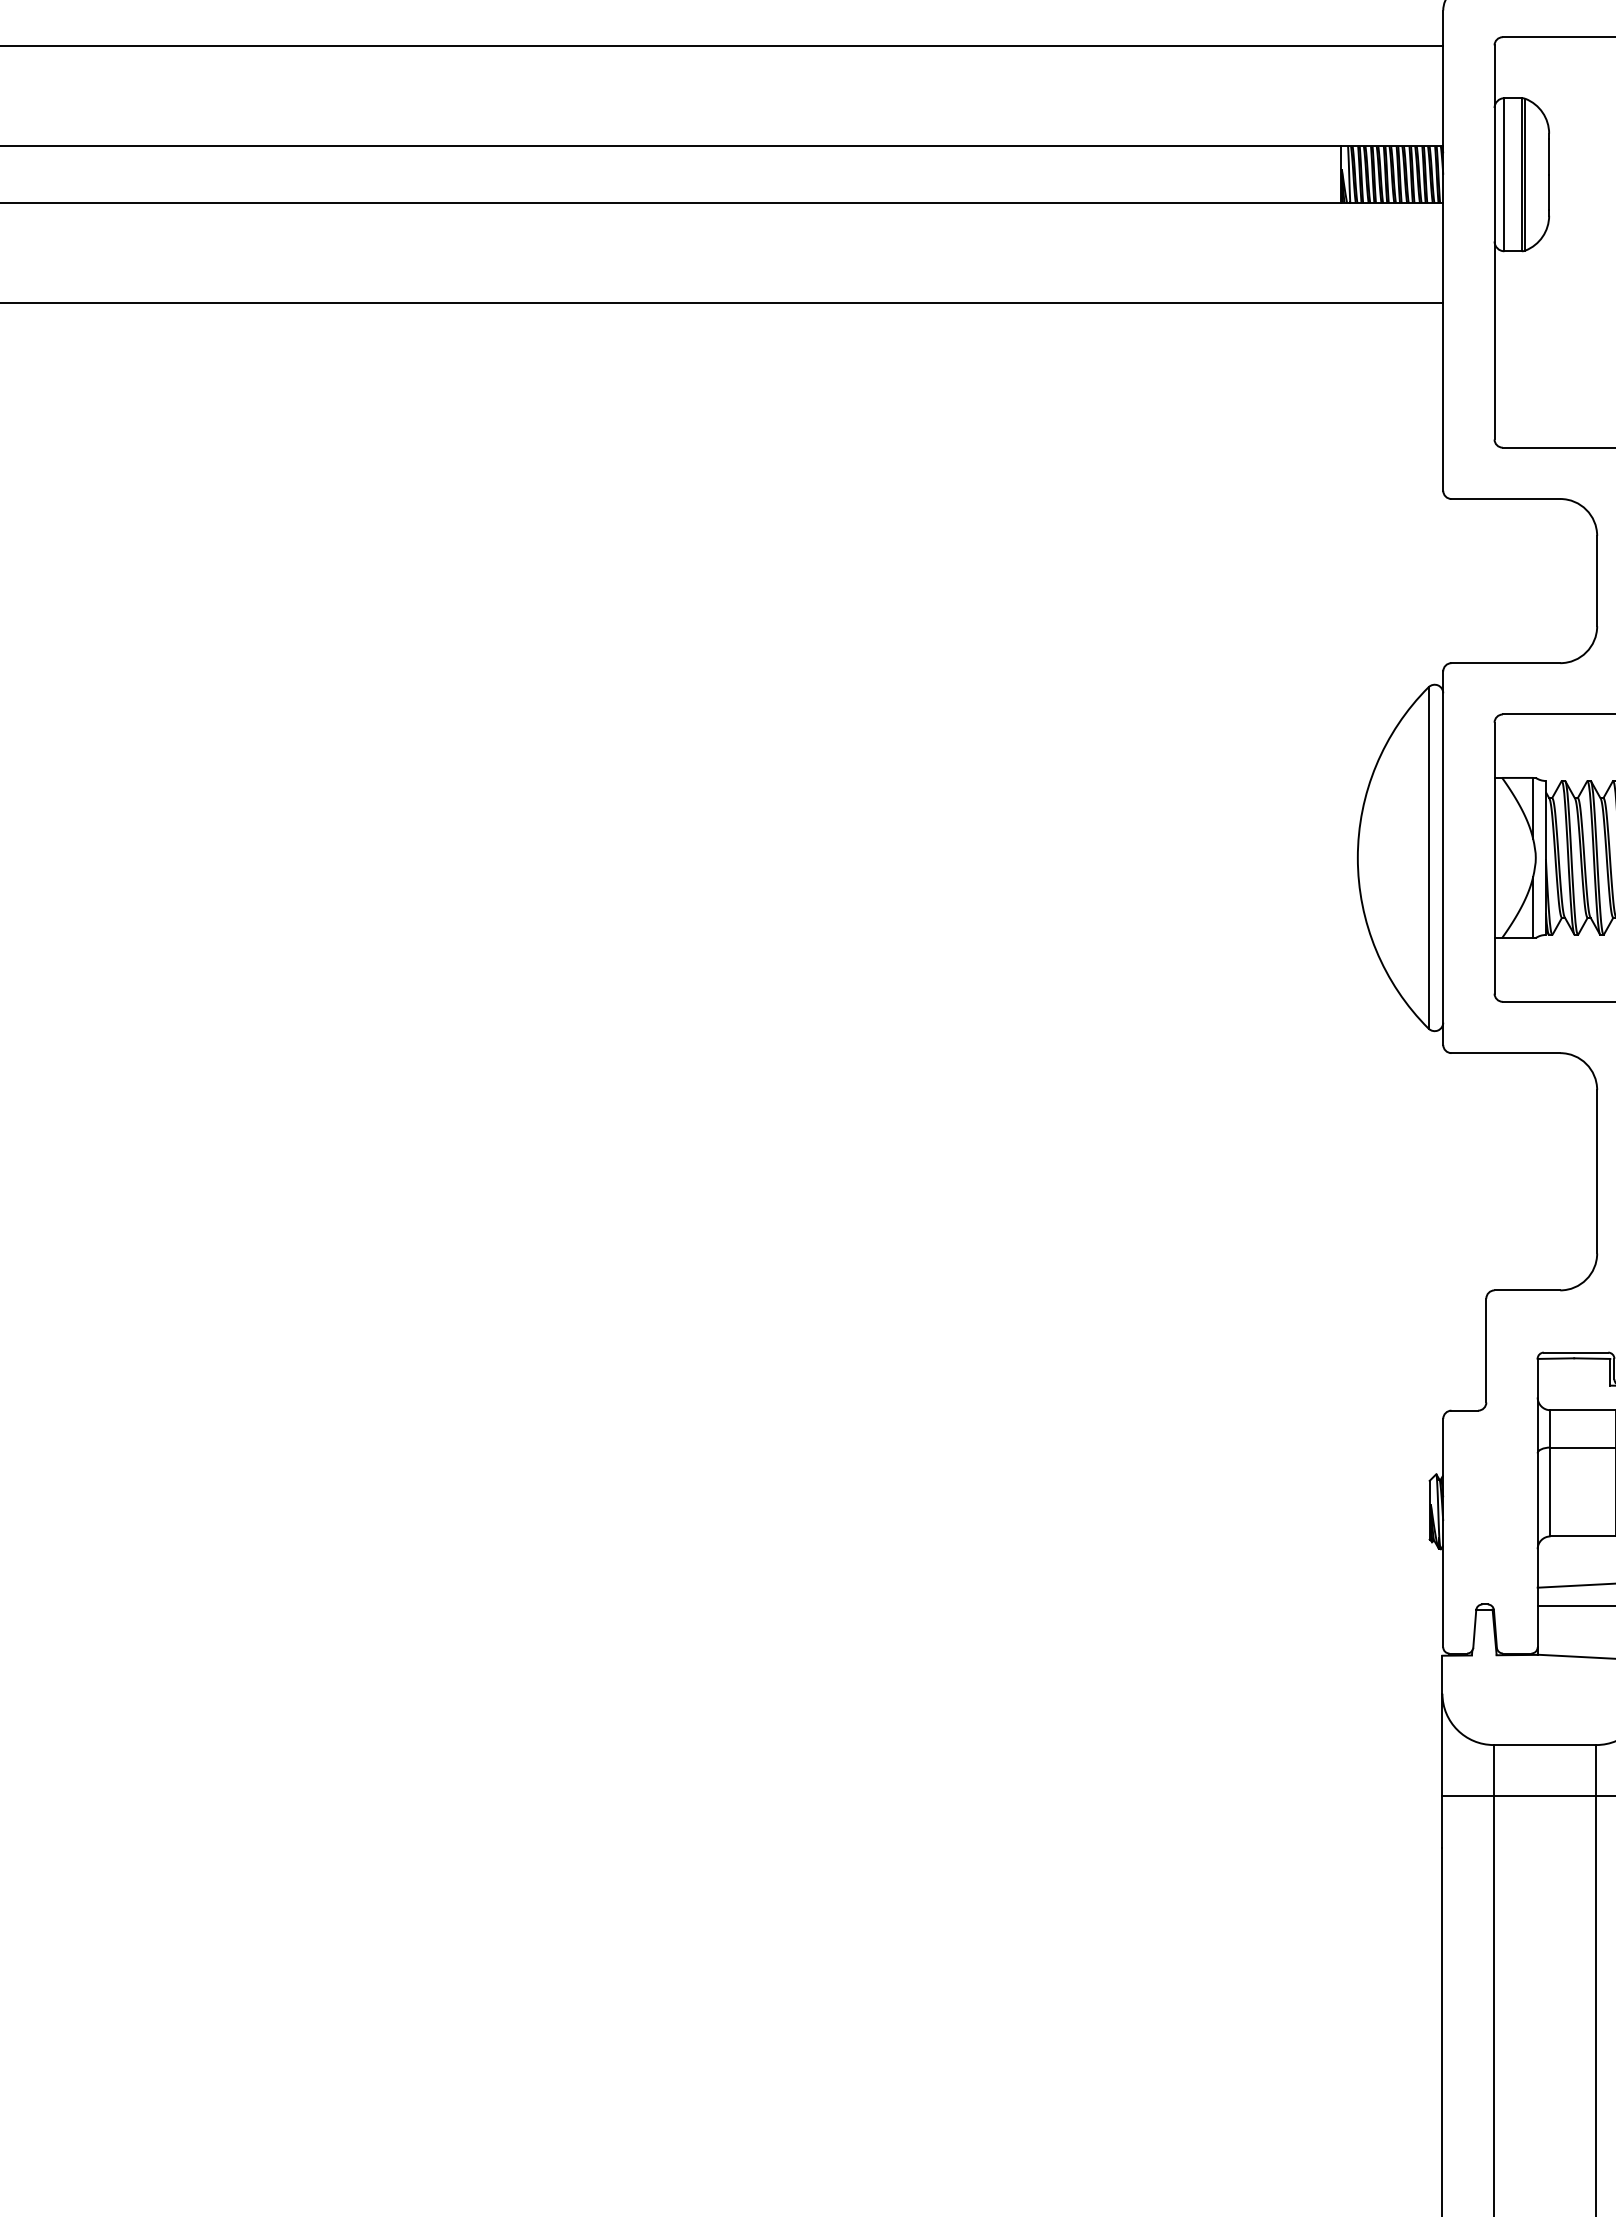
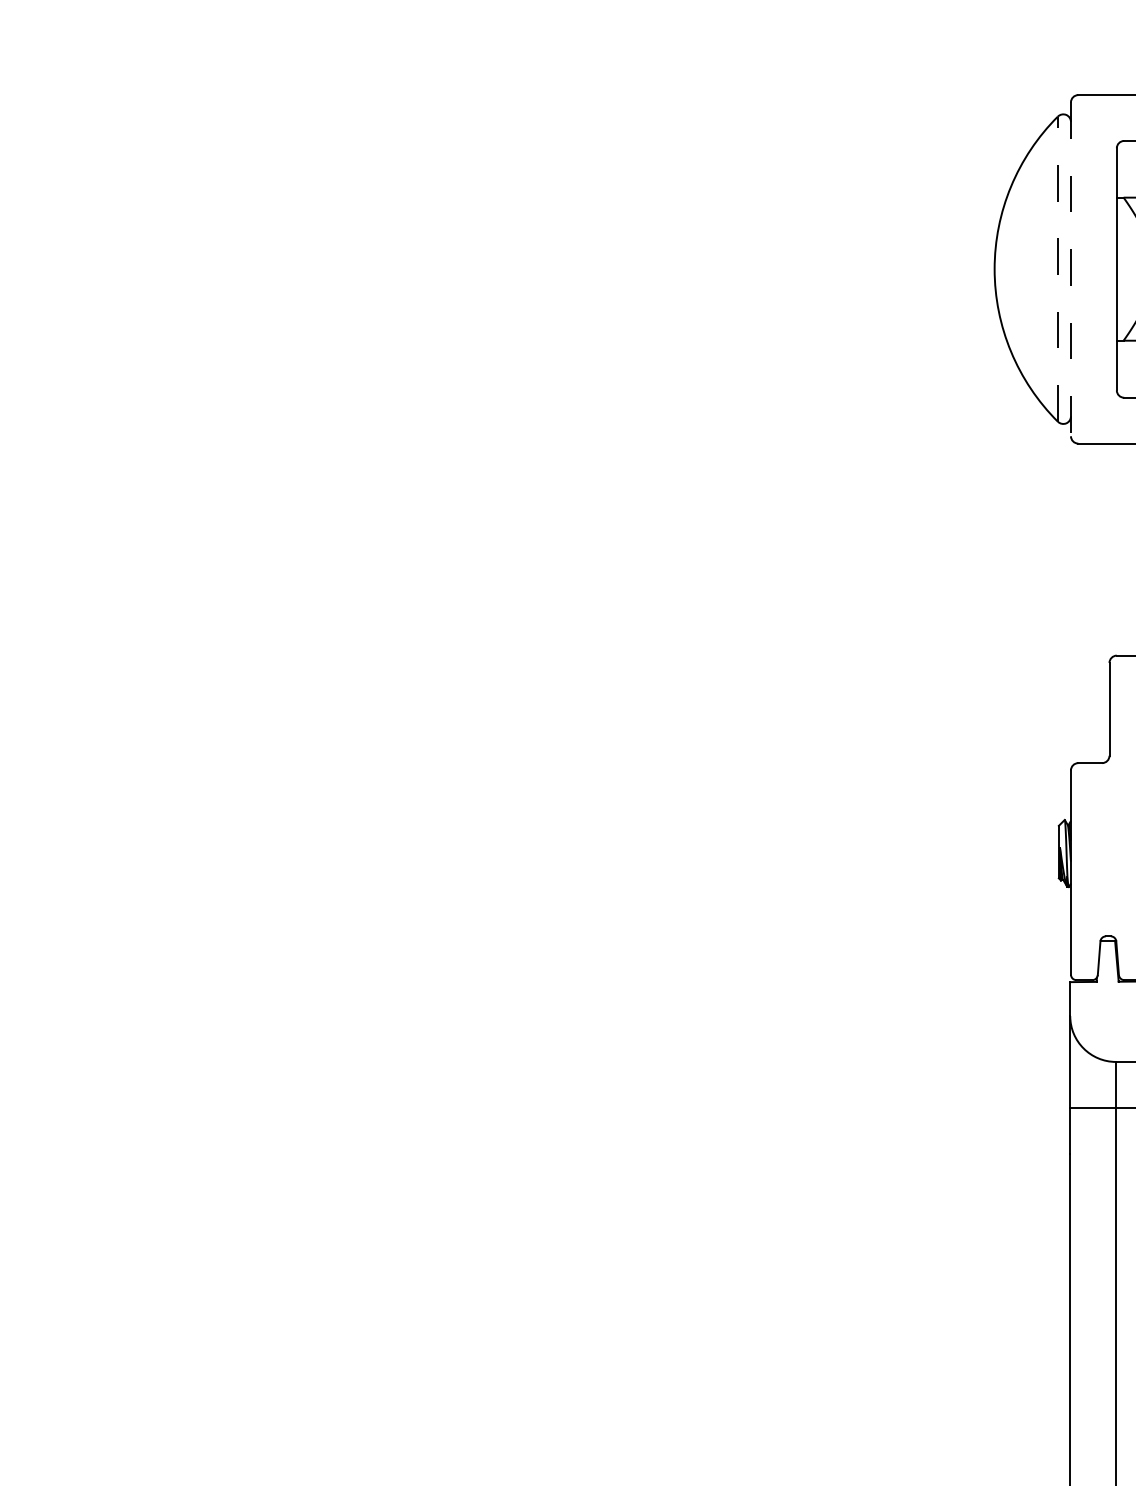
line: (1428, 857) -> (1057, 268), solid -> dashed
line: (1443, 858) -> (1071, 269), solid -> dashed

